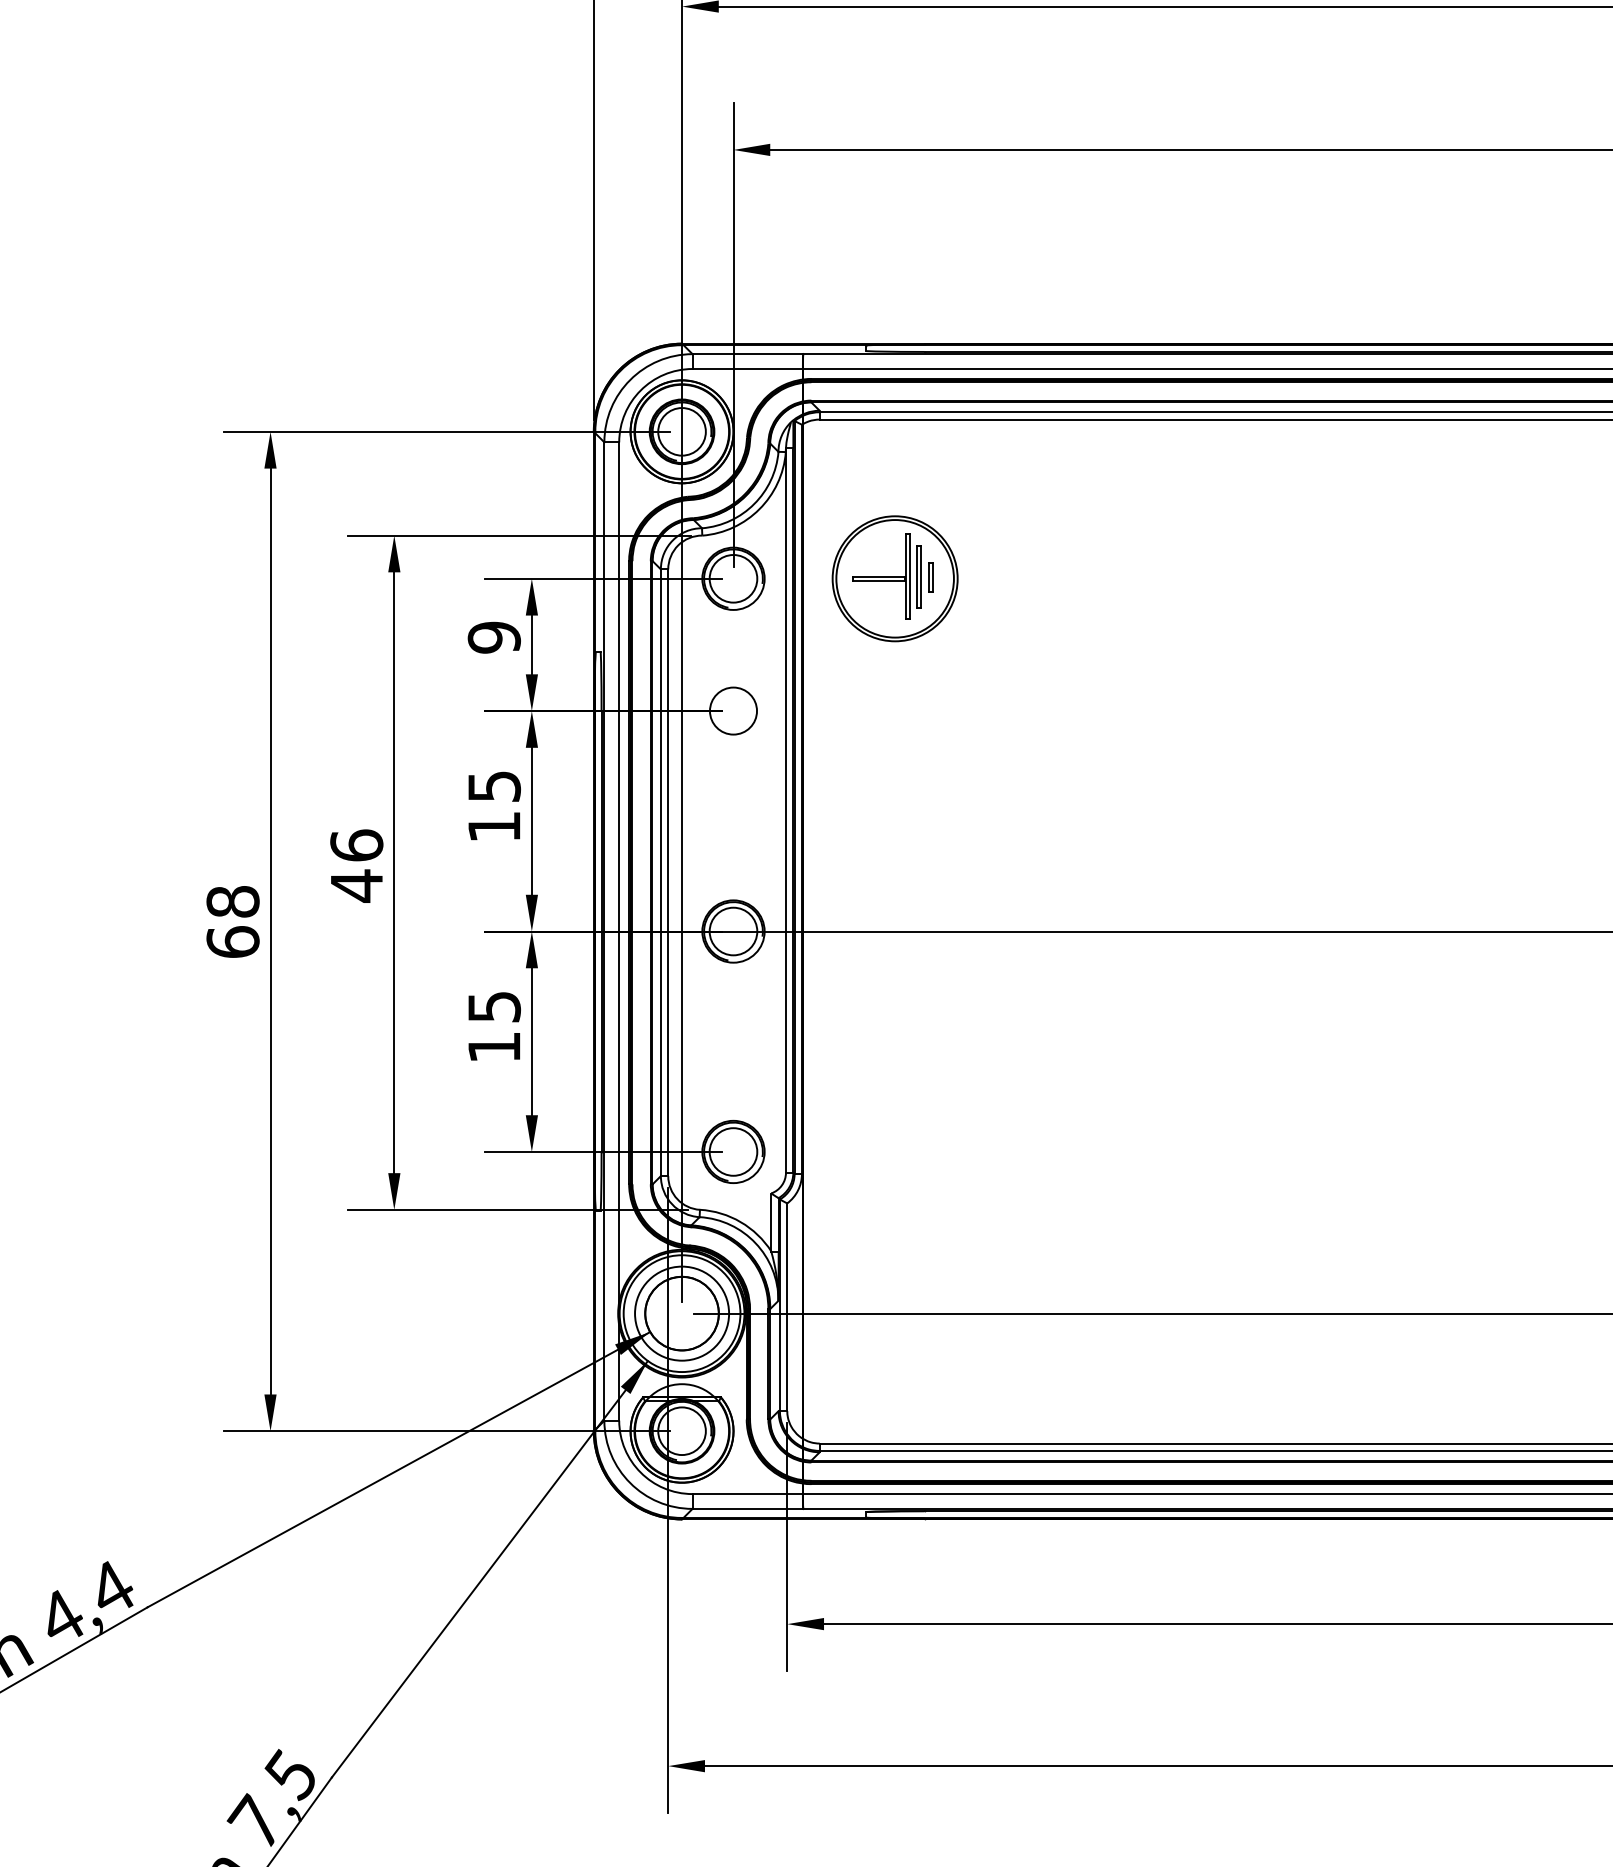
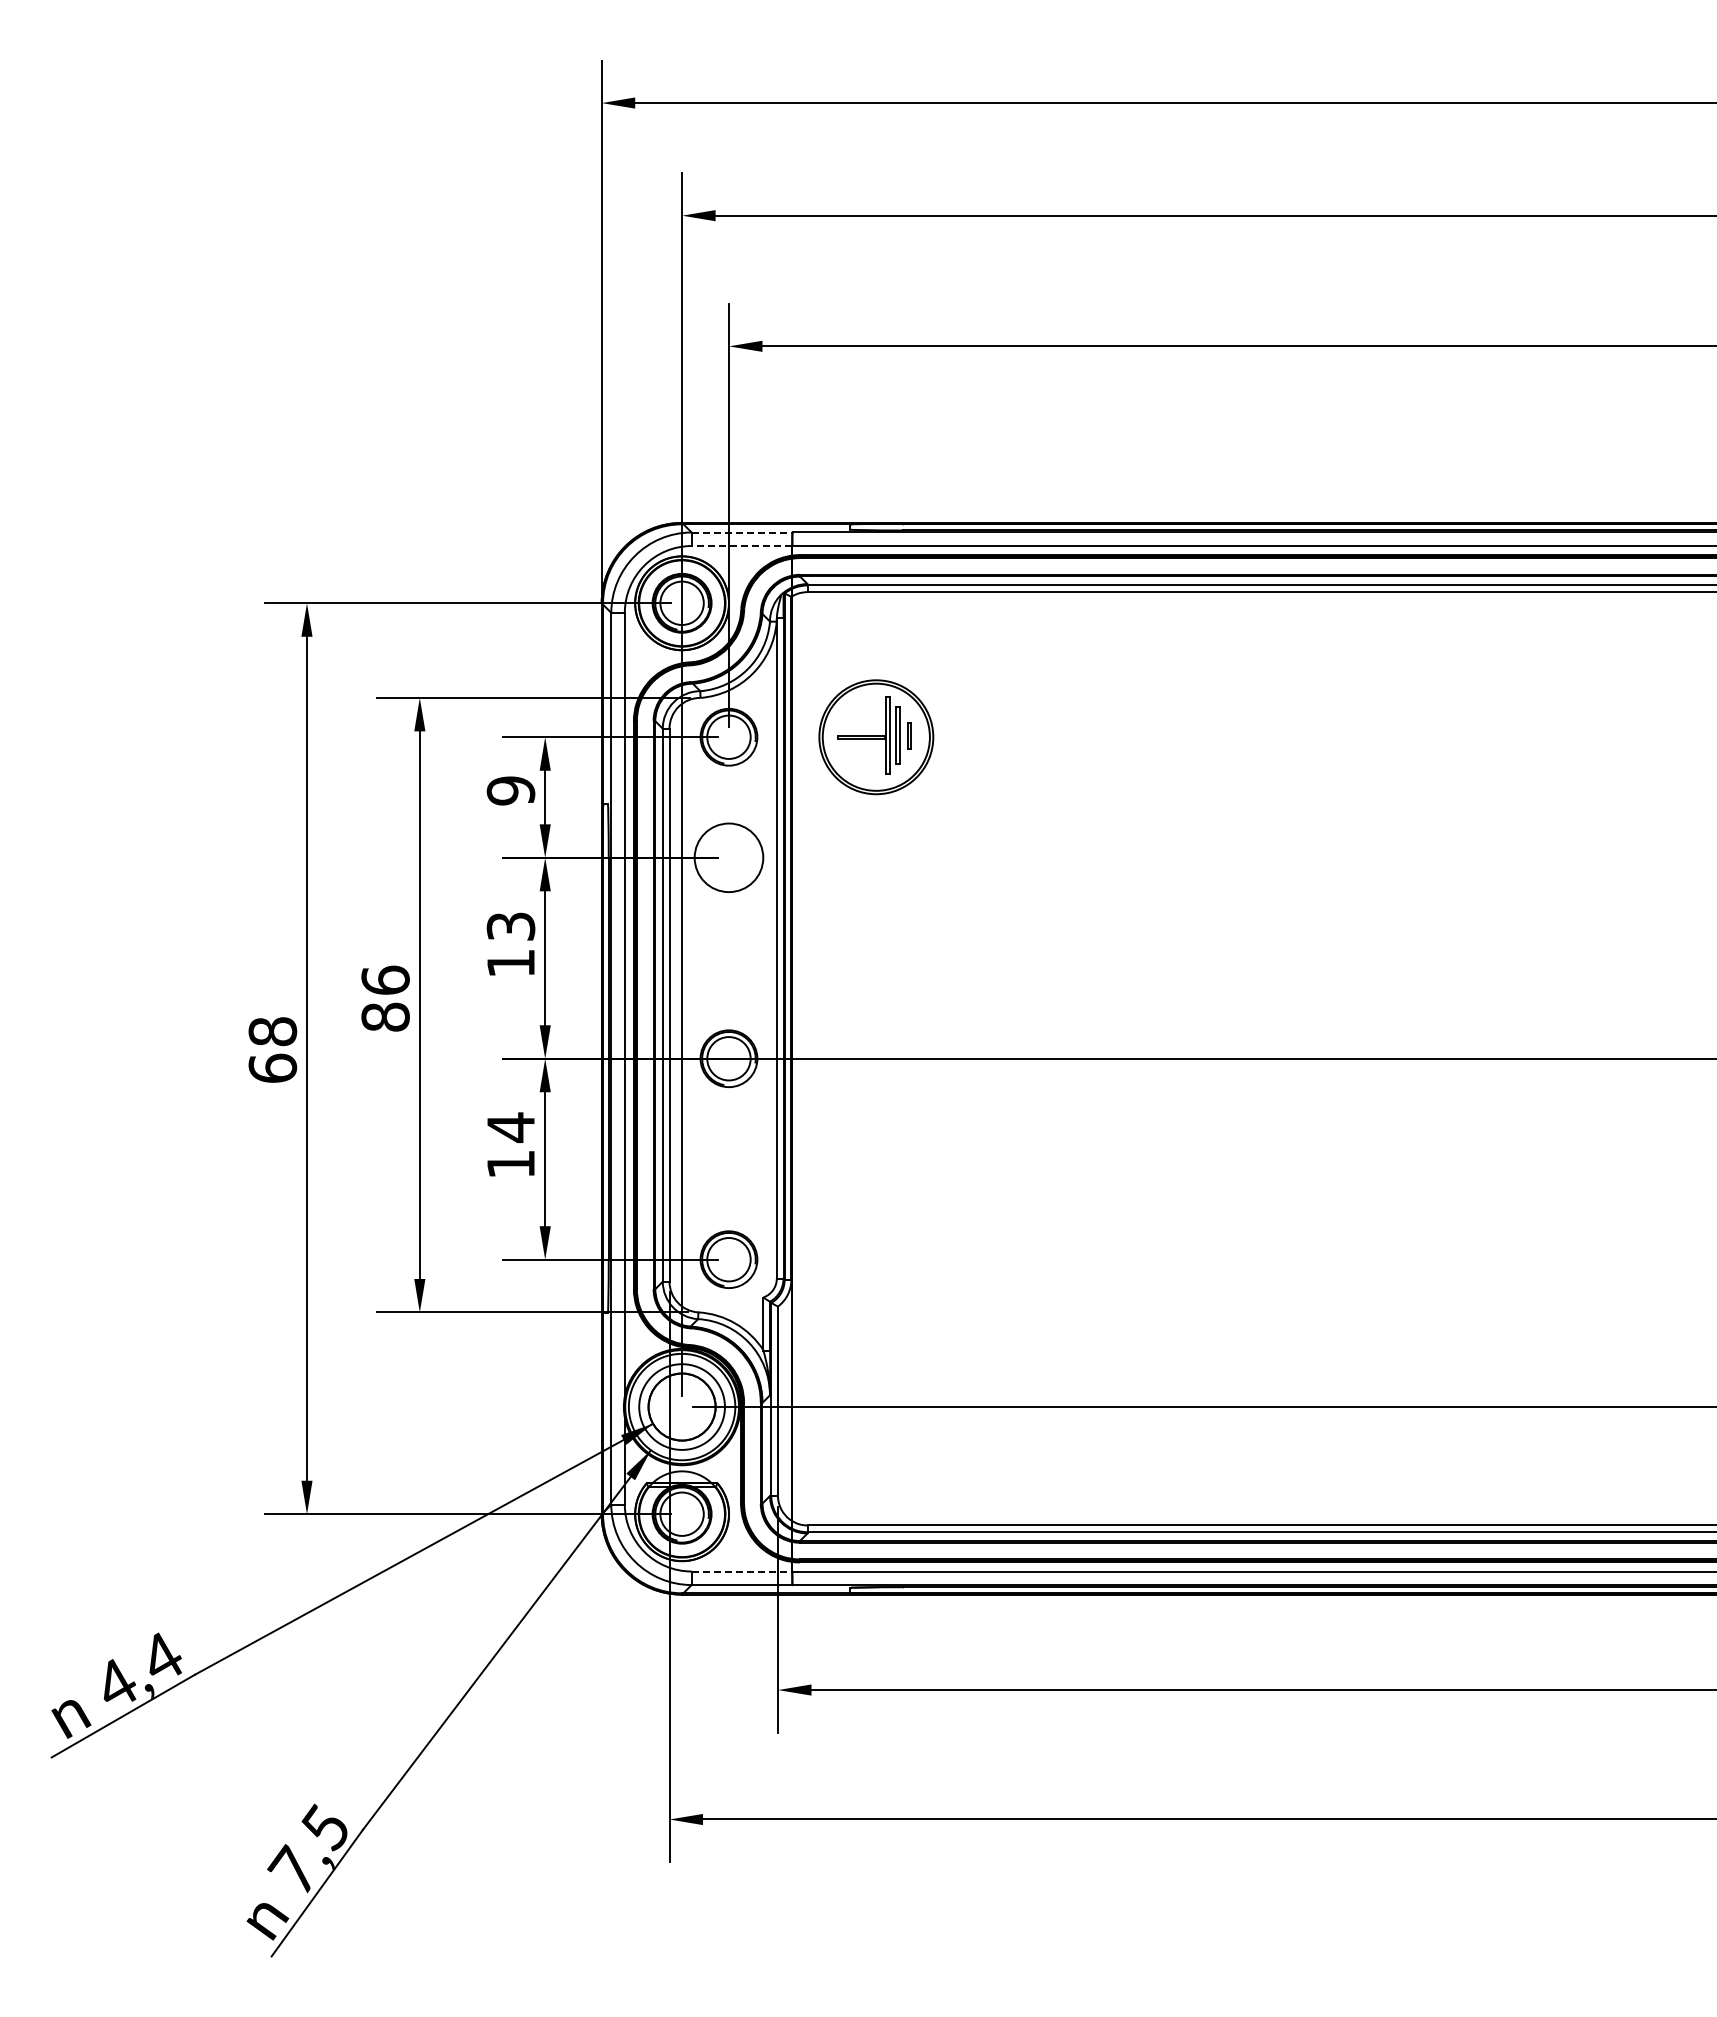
line: (748, 354) -> (742, 532), solid -> dashed
line: (747, 368) -> (741, 545), solid -> dashed
circle: (732, 710) -> (728, 857), size x1.6
text: (493, 786) -> (510, 926), 15 -> 13
text: (356, 886) -> (385, 1017), 46 -> 86
text: (494, 1006) -> (511, 1127), 15 -> 14
line: (748, 1494) -> (742, 1571), solid -> dashed

